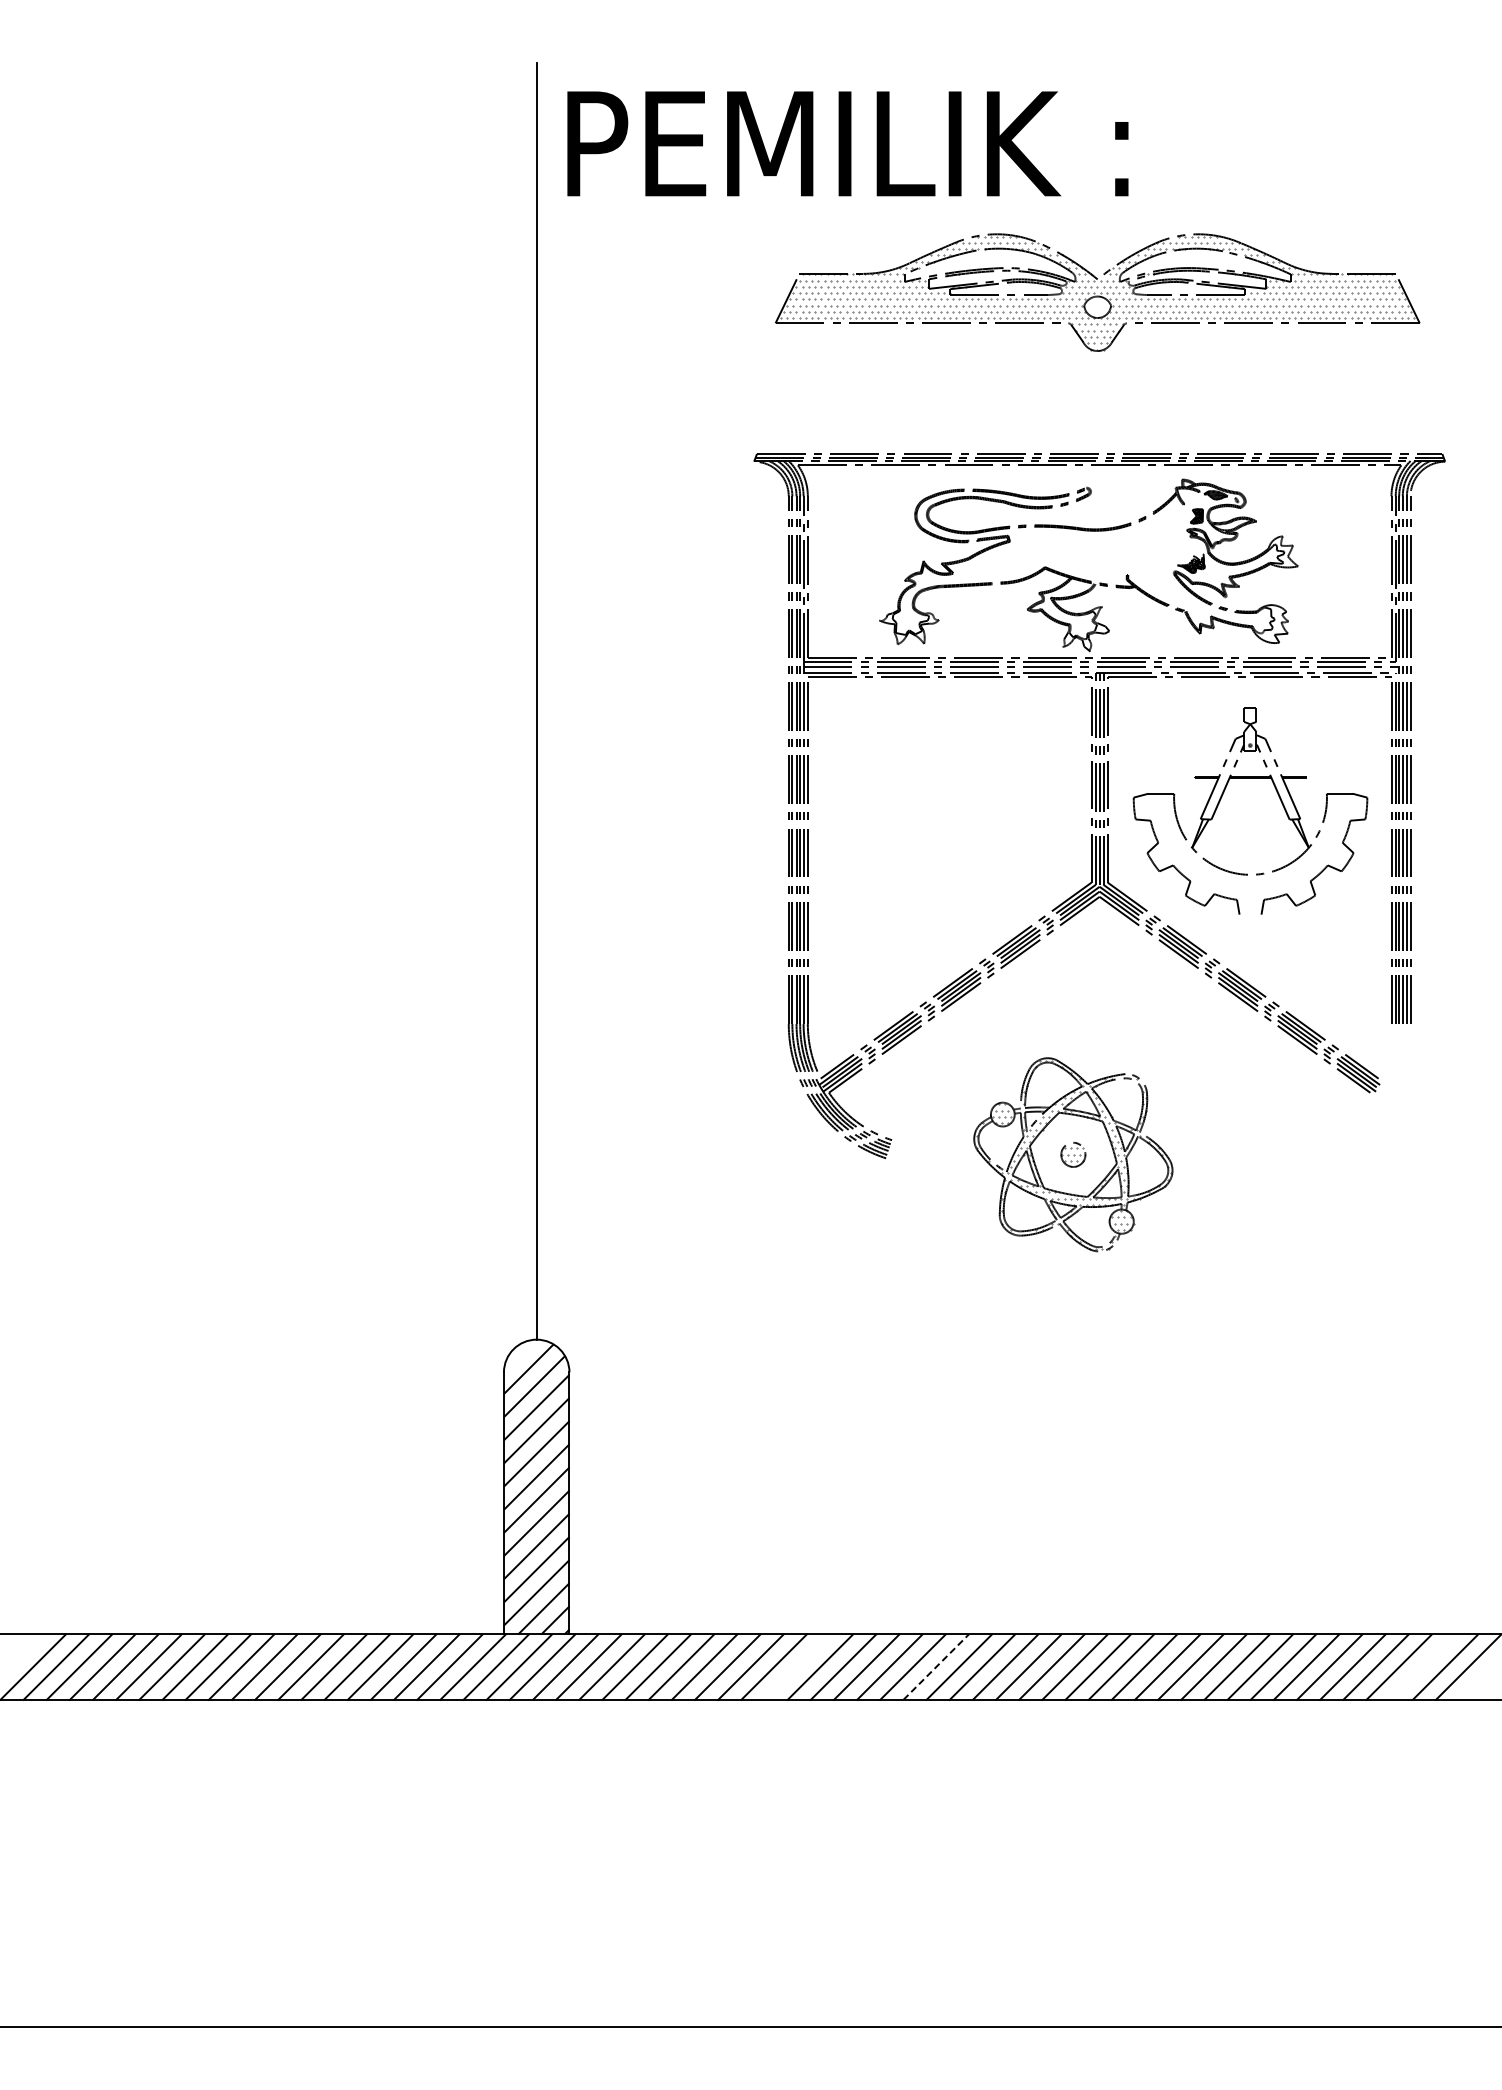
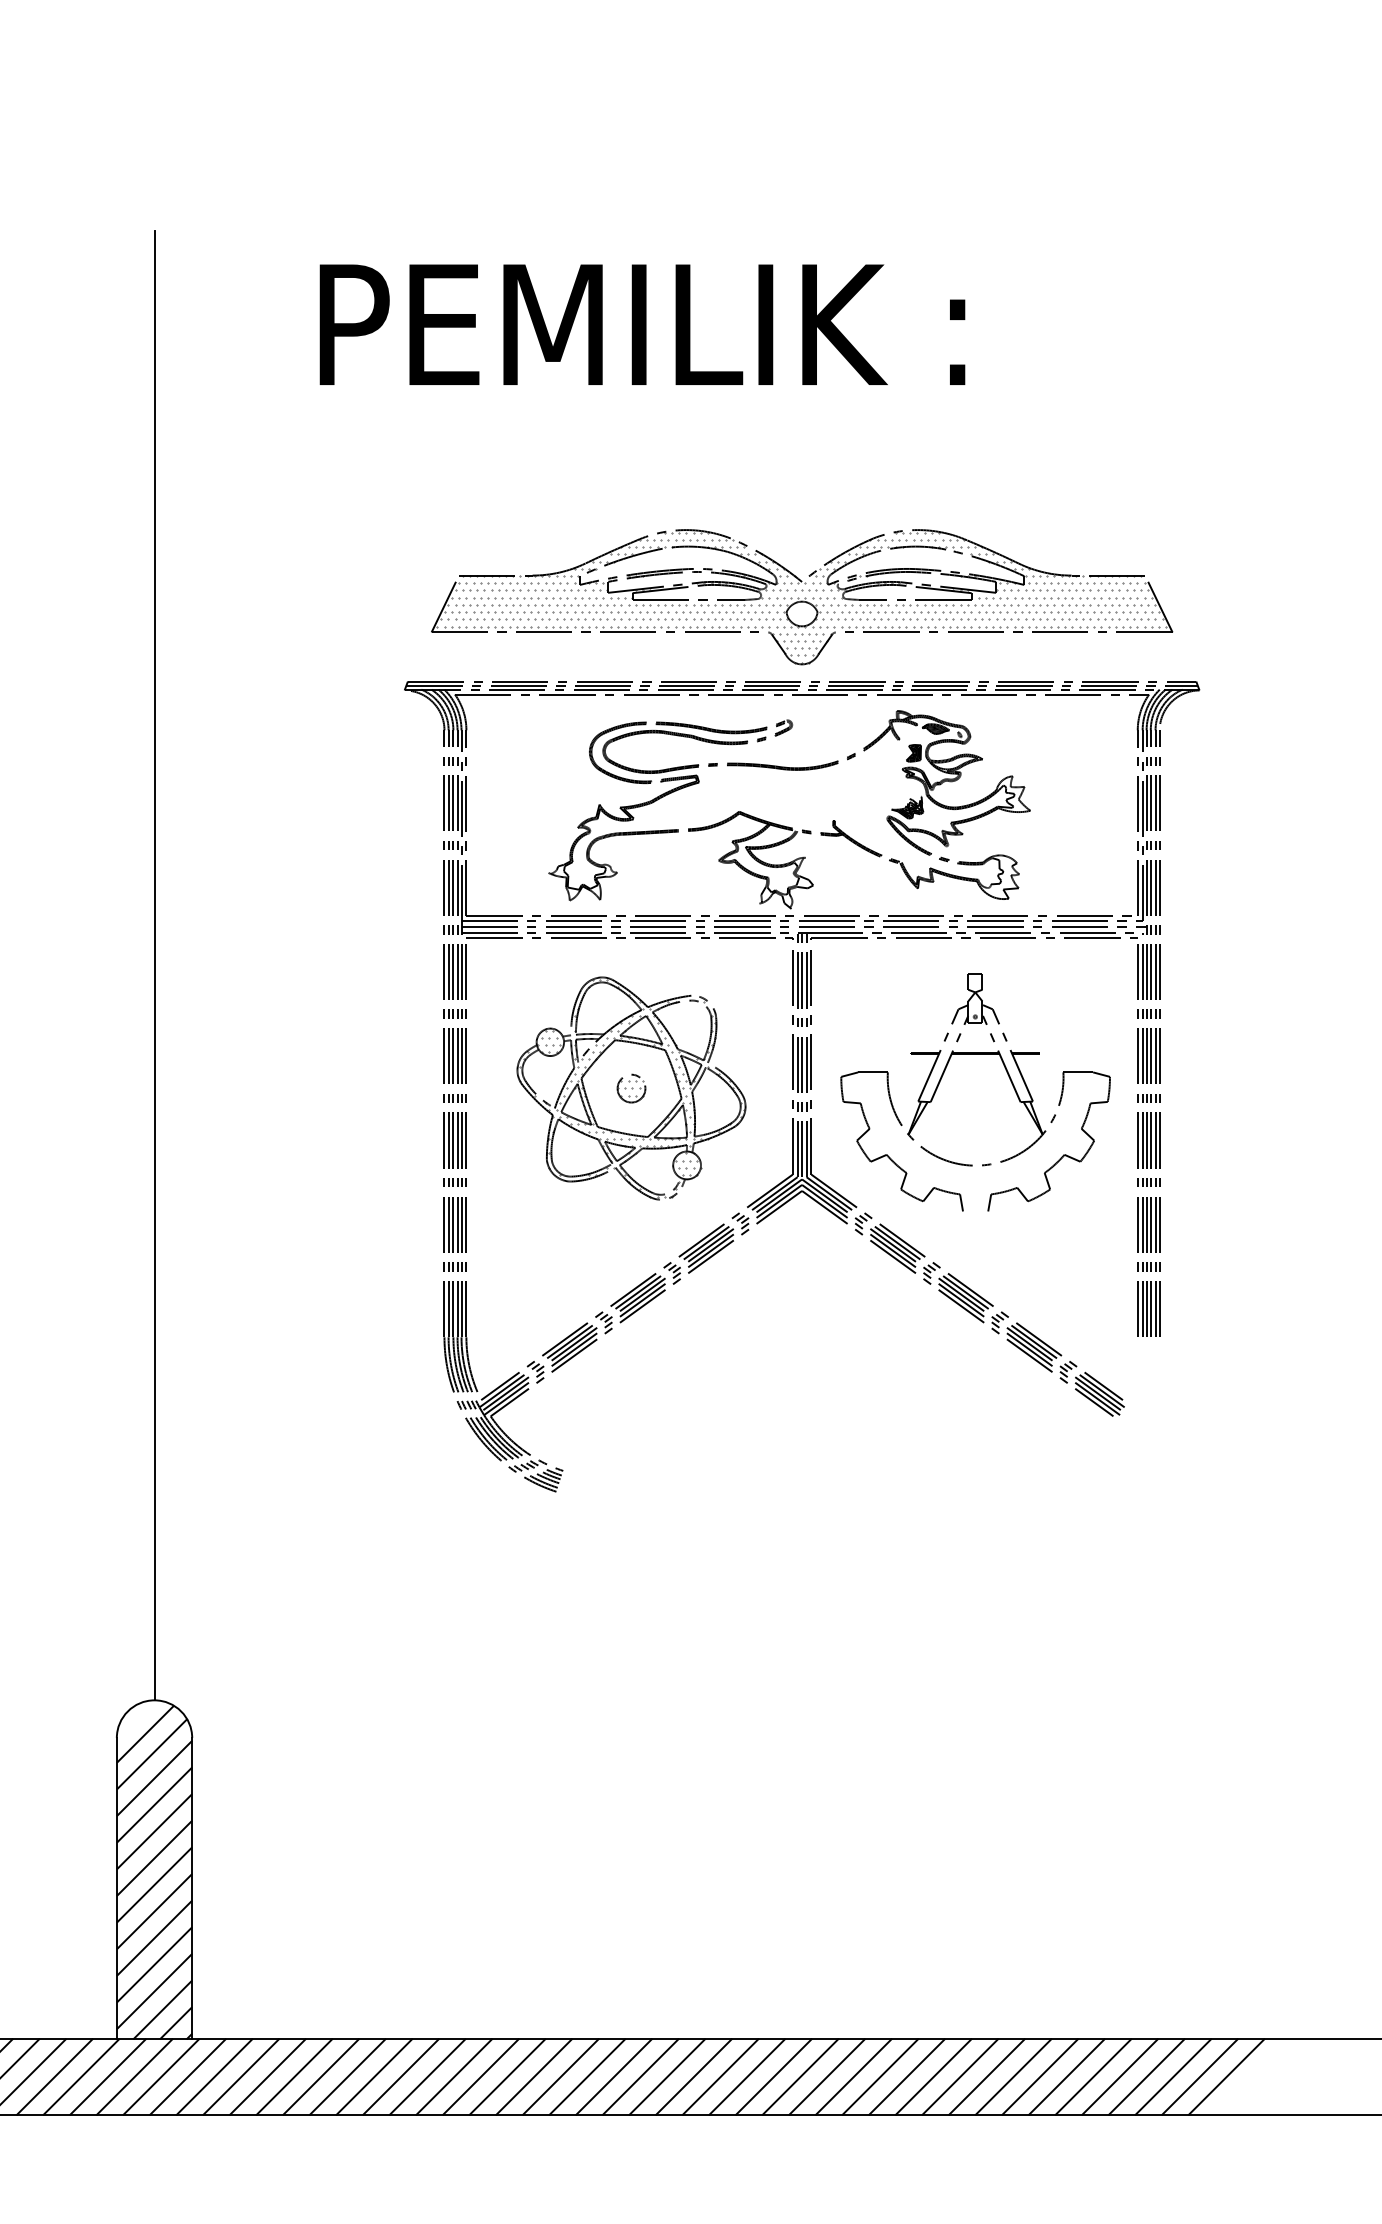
text: (847, 143) -> (642, 324), moved
part: (1097, 292) -> (801, 597), moved
part: (1073, 1154) -> (631, 1088), moved
line: (797, 1666) -> (454, 2076), added
line: (936, 1666) -> (614, 2076), dashed -> solid
line: (1422, 1666) -> (1173, 2076), added

